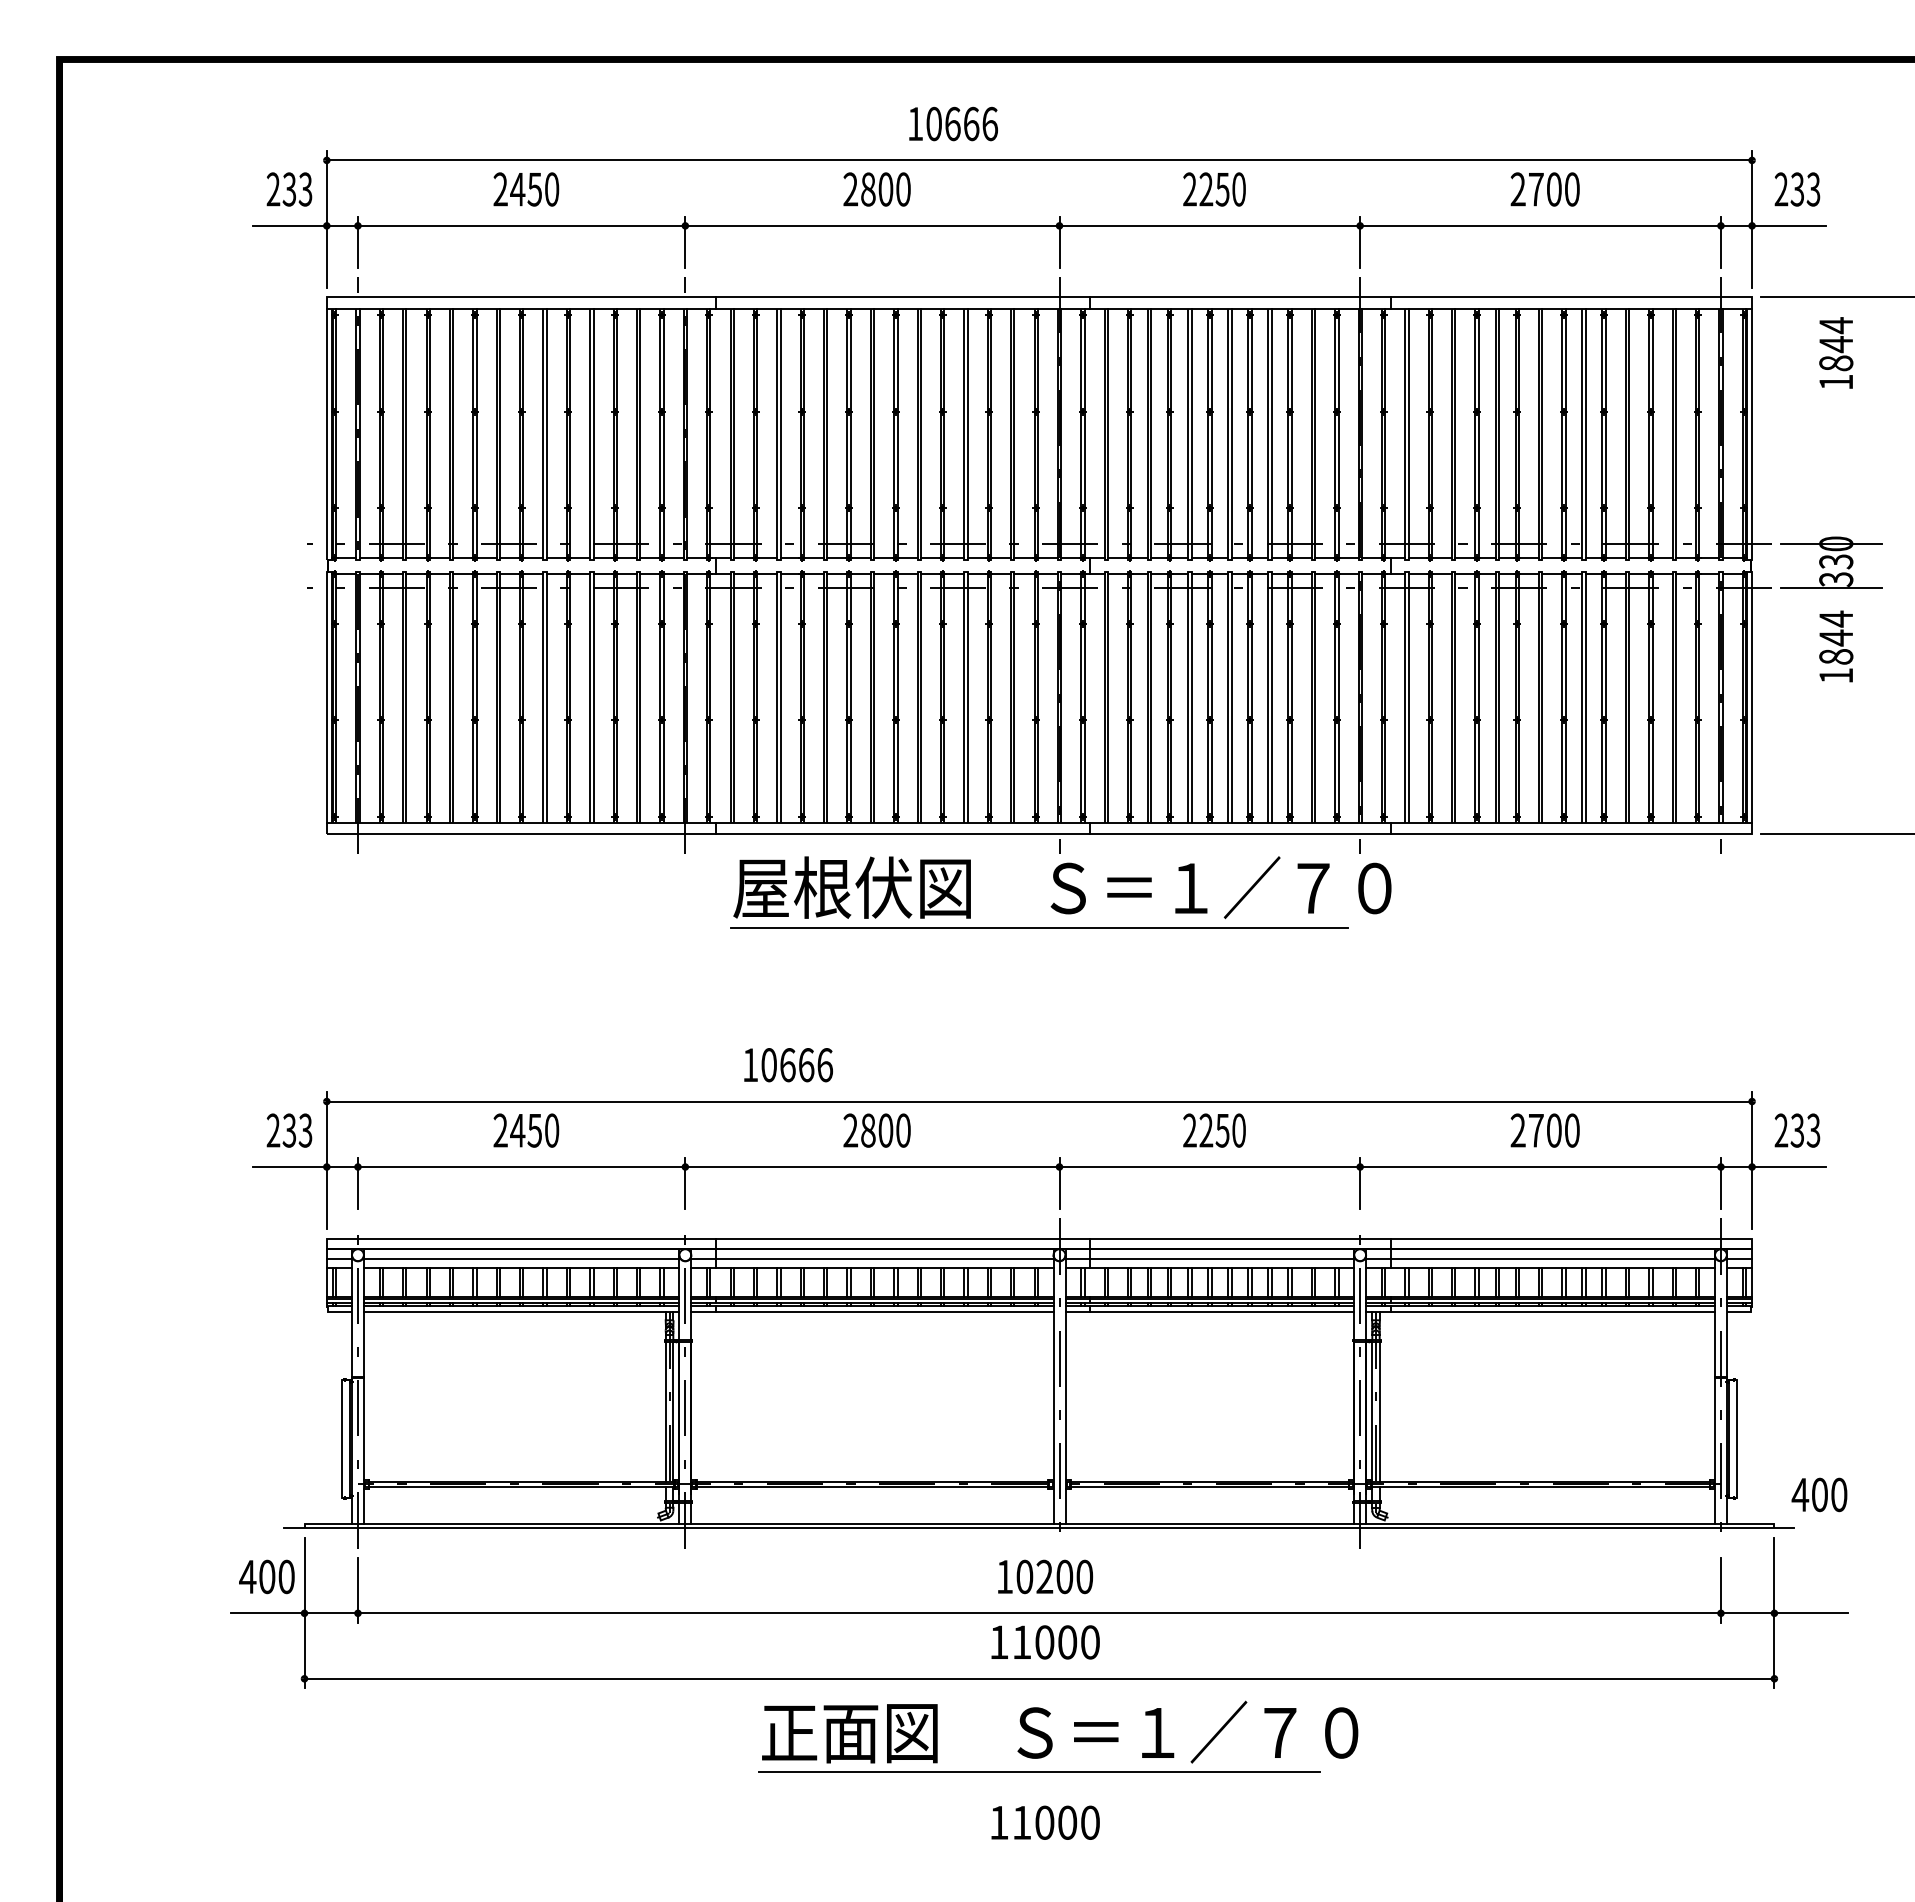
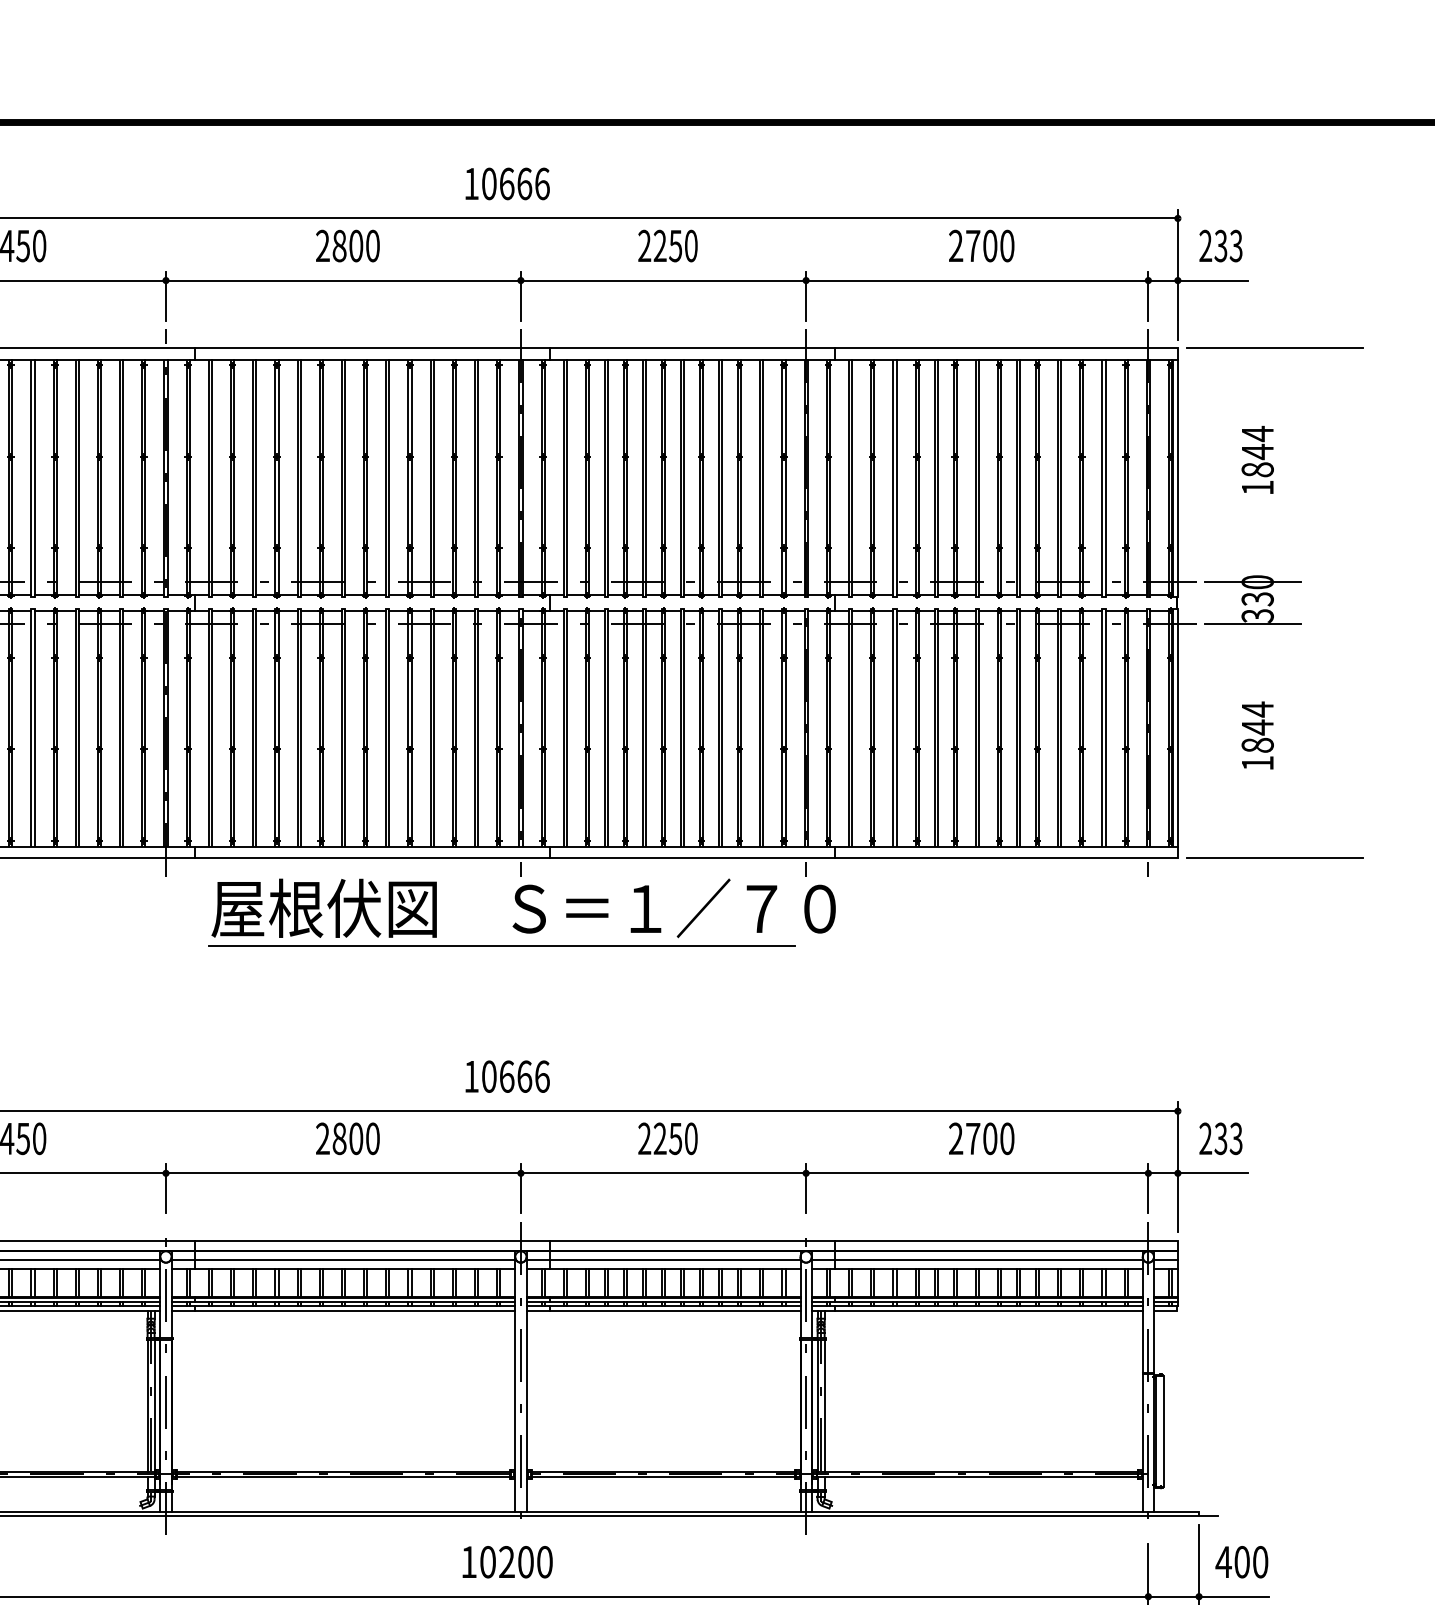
text: (953, 123) -> (507, 183), moved
text: (1836, 352) -> (1257, 459), moved
text: (1836, 646) -> (1257, 735), moved
text: (788, 1065) -> (507, 1077), moved
text: (1819, 1494) -> (1241, 1561), moved

